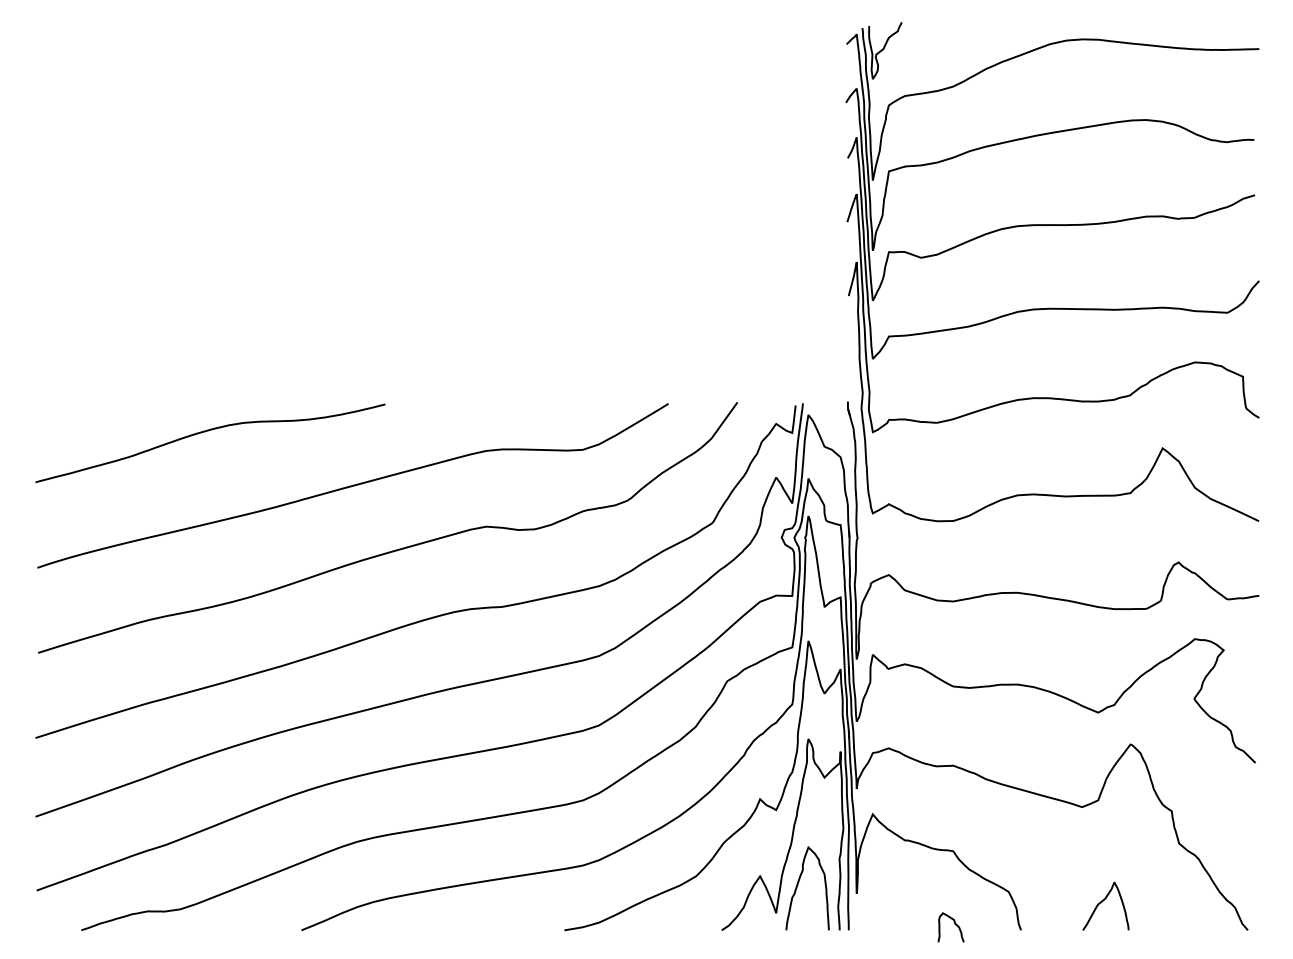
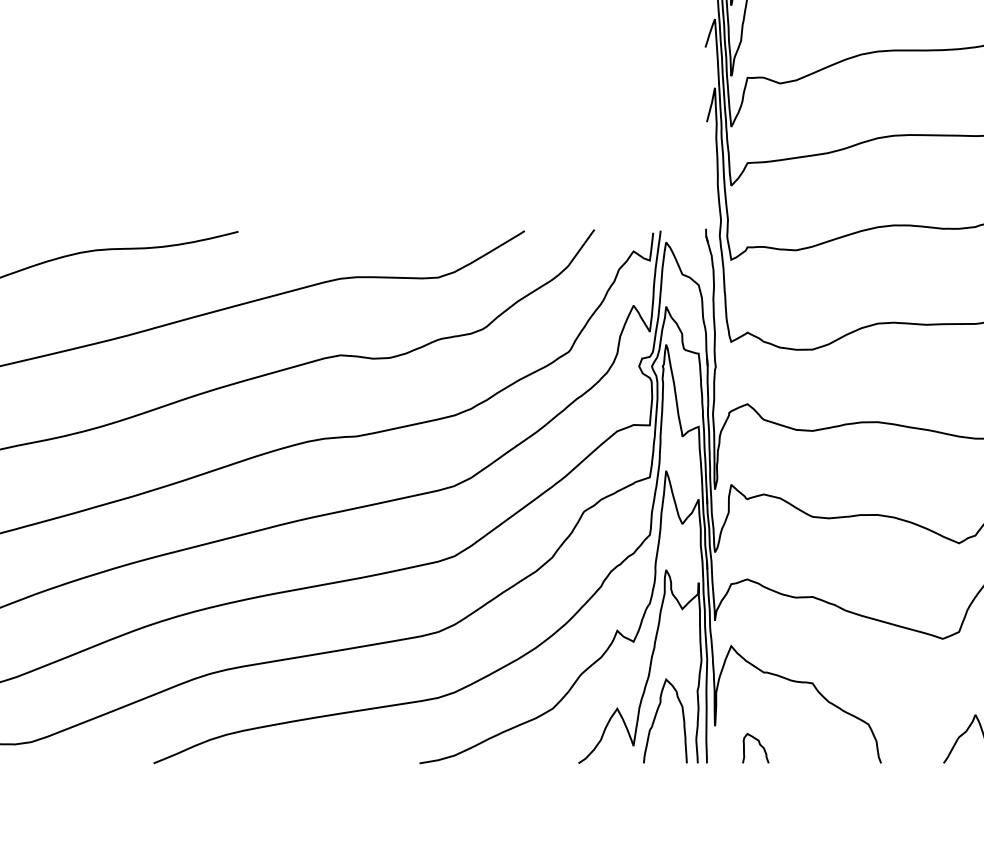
curve: (954, 924) -> (759, 745), moved

